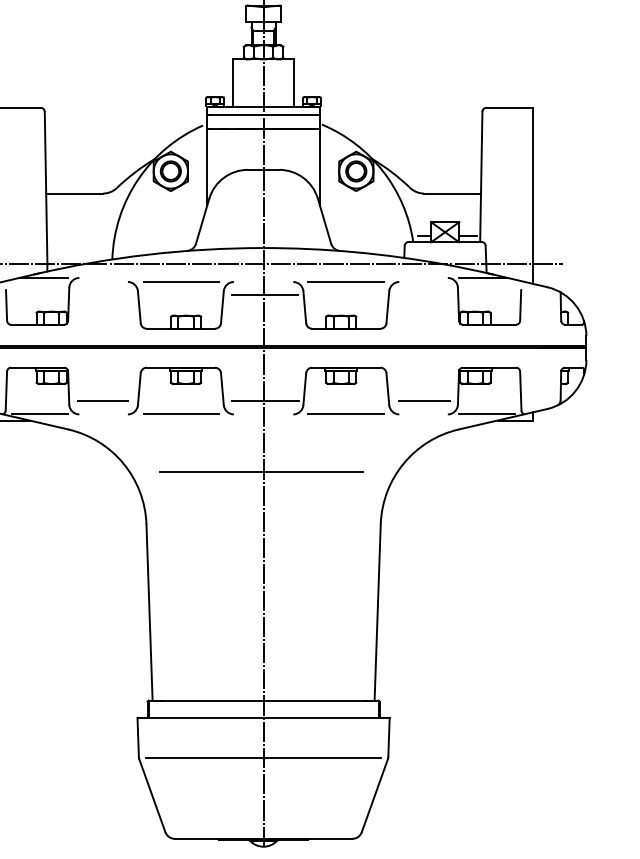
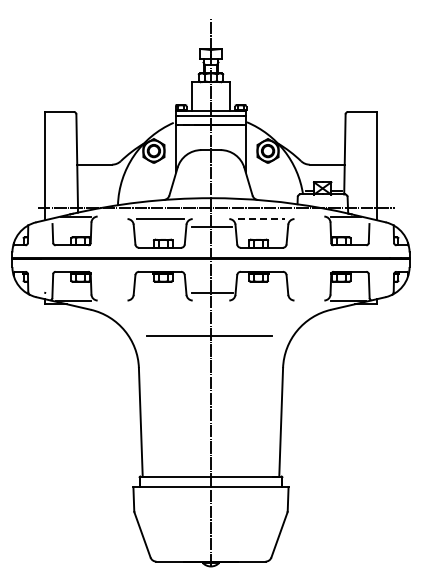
line: (347, 282) -> (262, 219), solid -> dashed
line: (101, 401) -> (111, 292), removed
line: (423, 401) -> (309, 292), removed
line: (181, 414) -> (160, 300), removed
line: (345, 414) -> (261, 300), removed
line: (262, 757) -> (210, 511), removed

